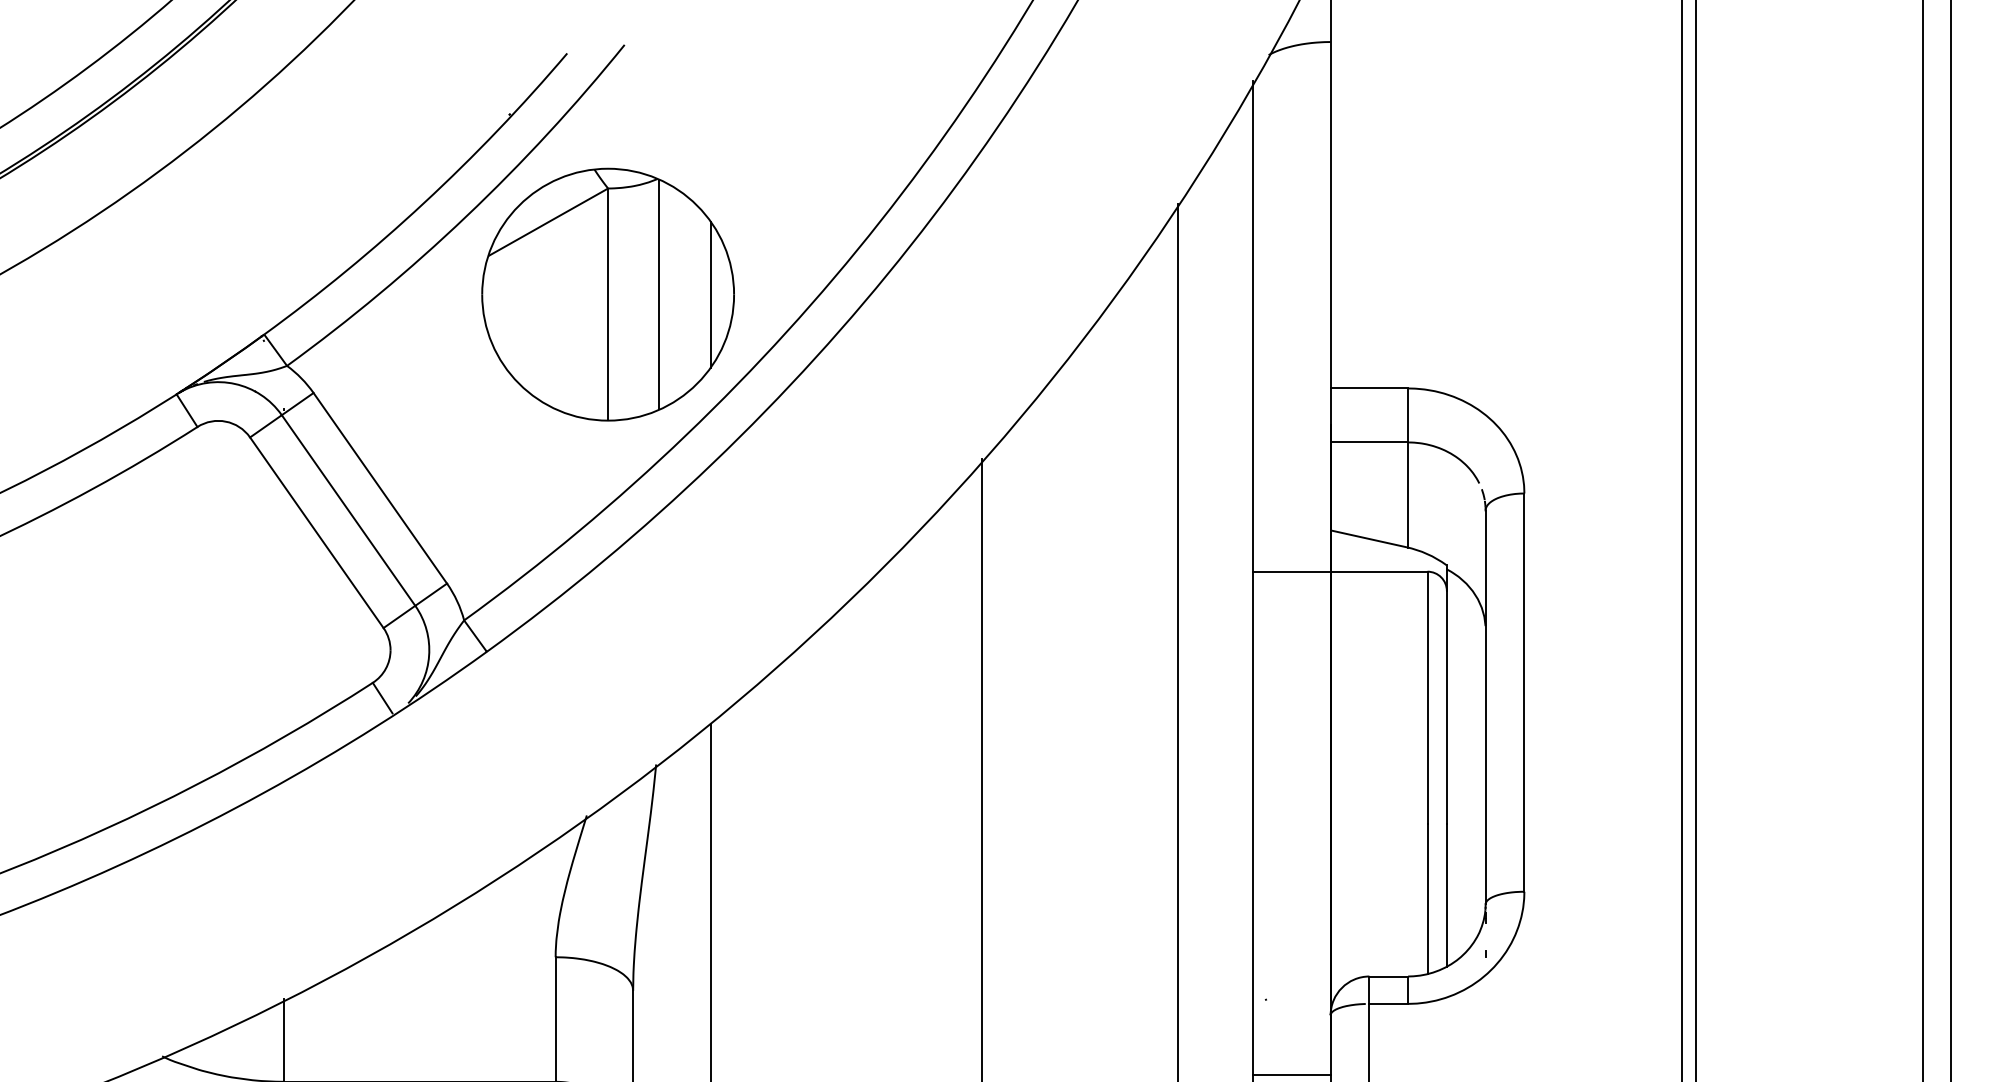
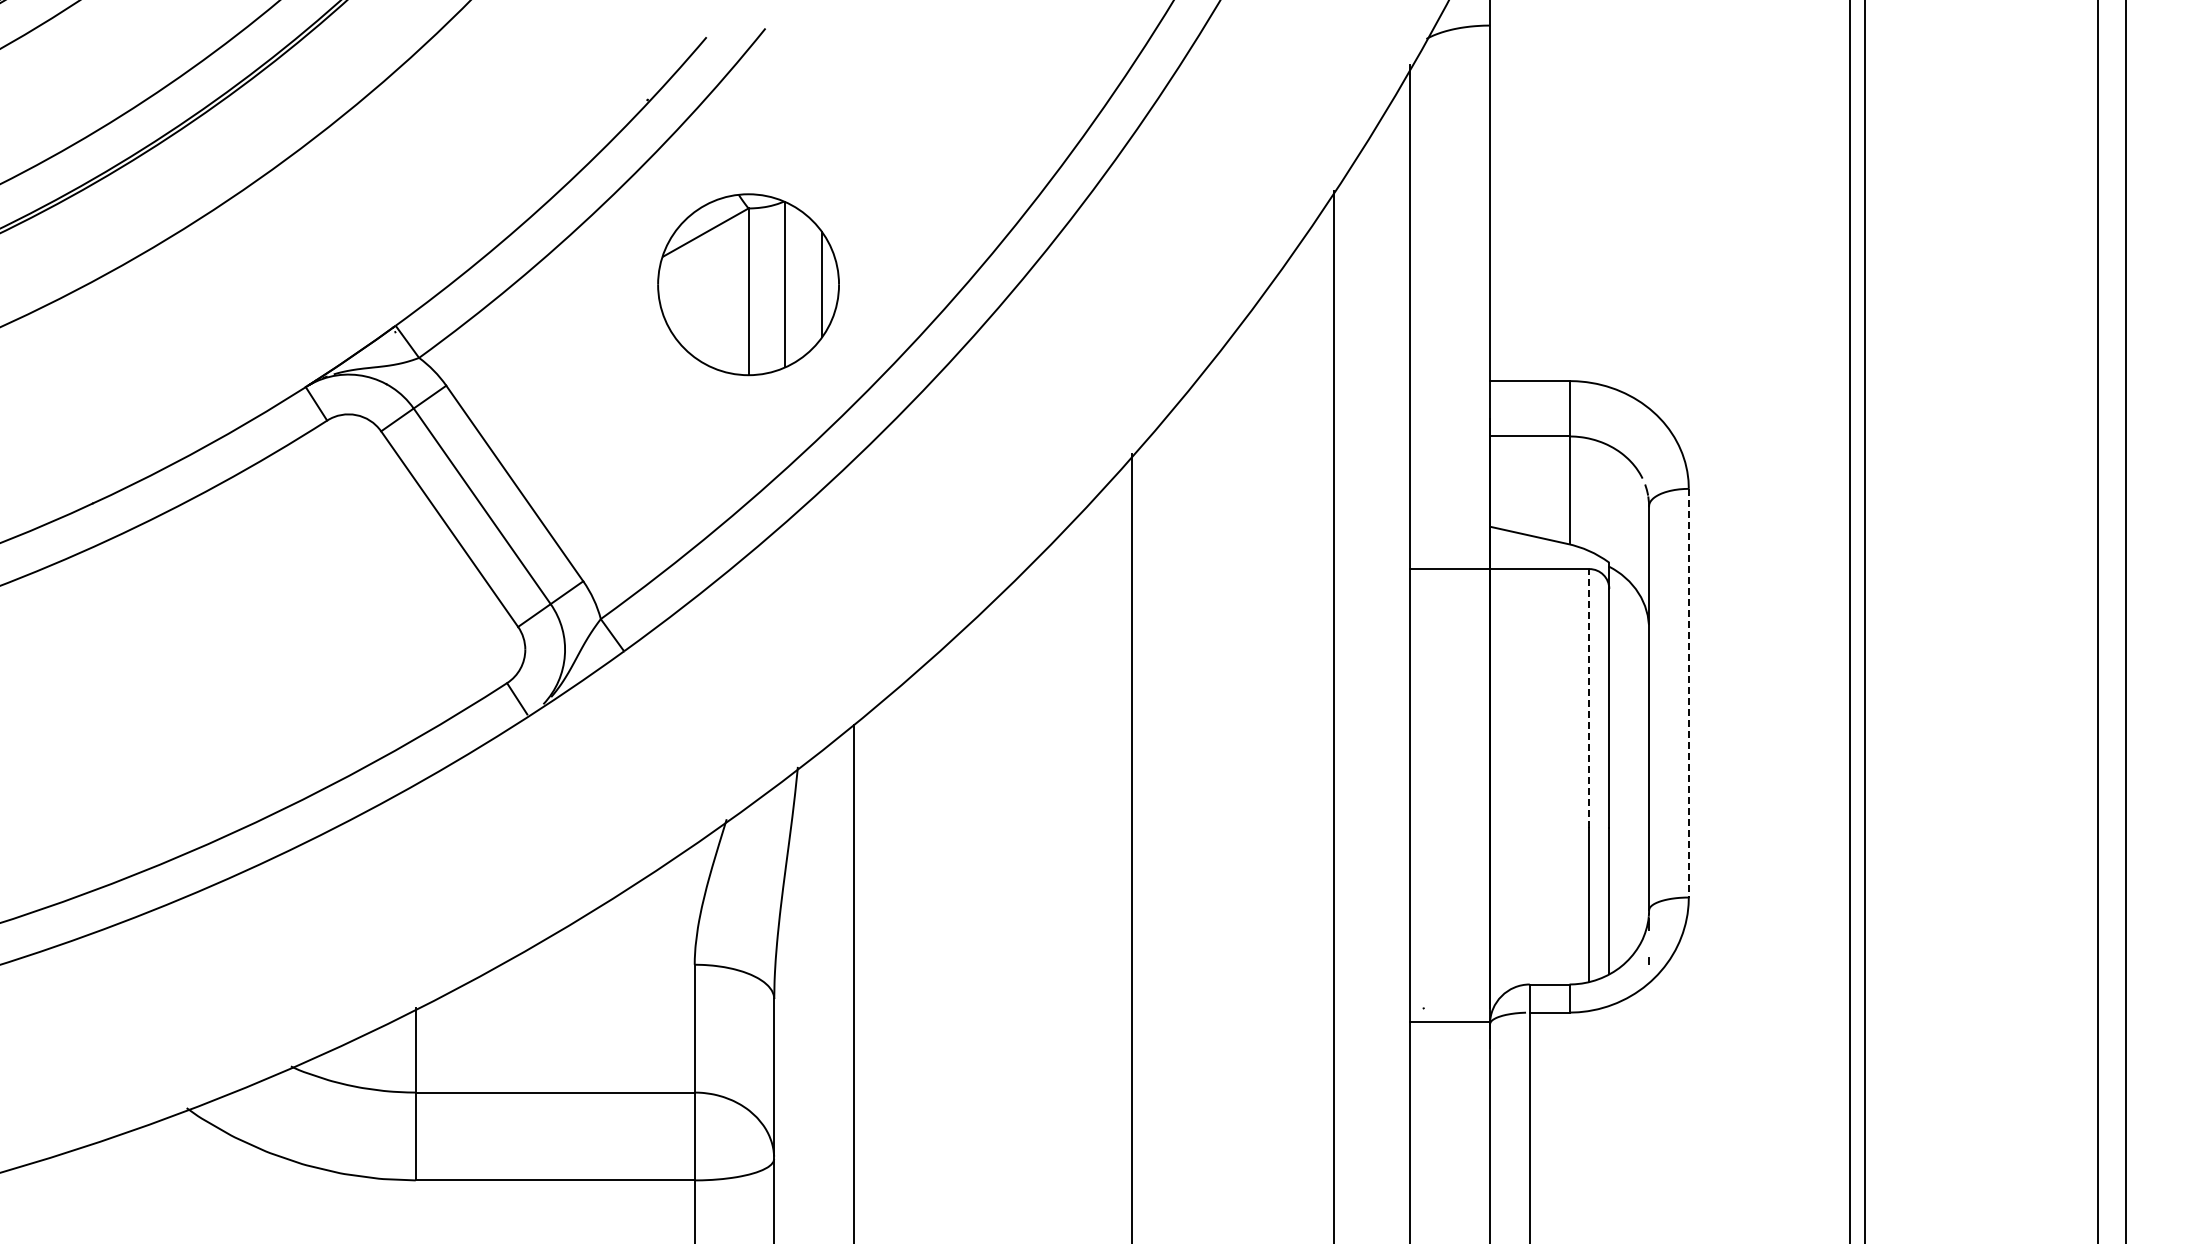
part: (608, 294) -> (748, 284), size x0.7
line: (1524, 692) -> (1688, 693), solid -> dashed
line: (1427, 696) -> (1589, 697), solid -> dashed
line: (1292, 1075) -> (1450, 1022), moved

